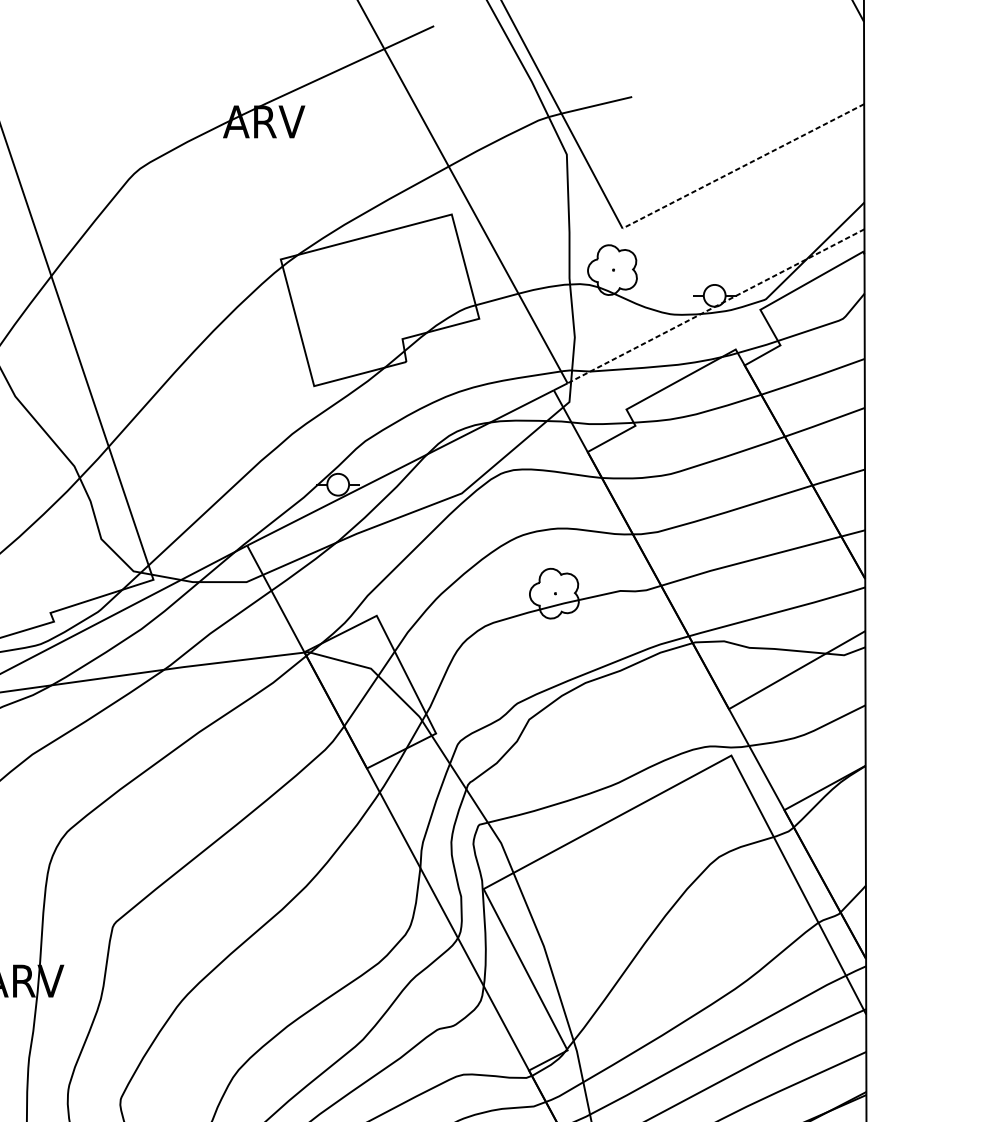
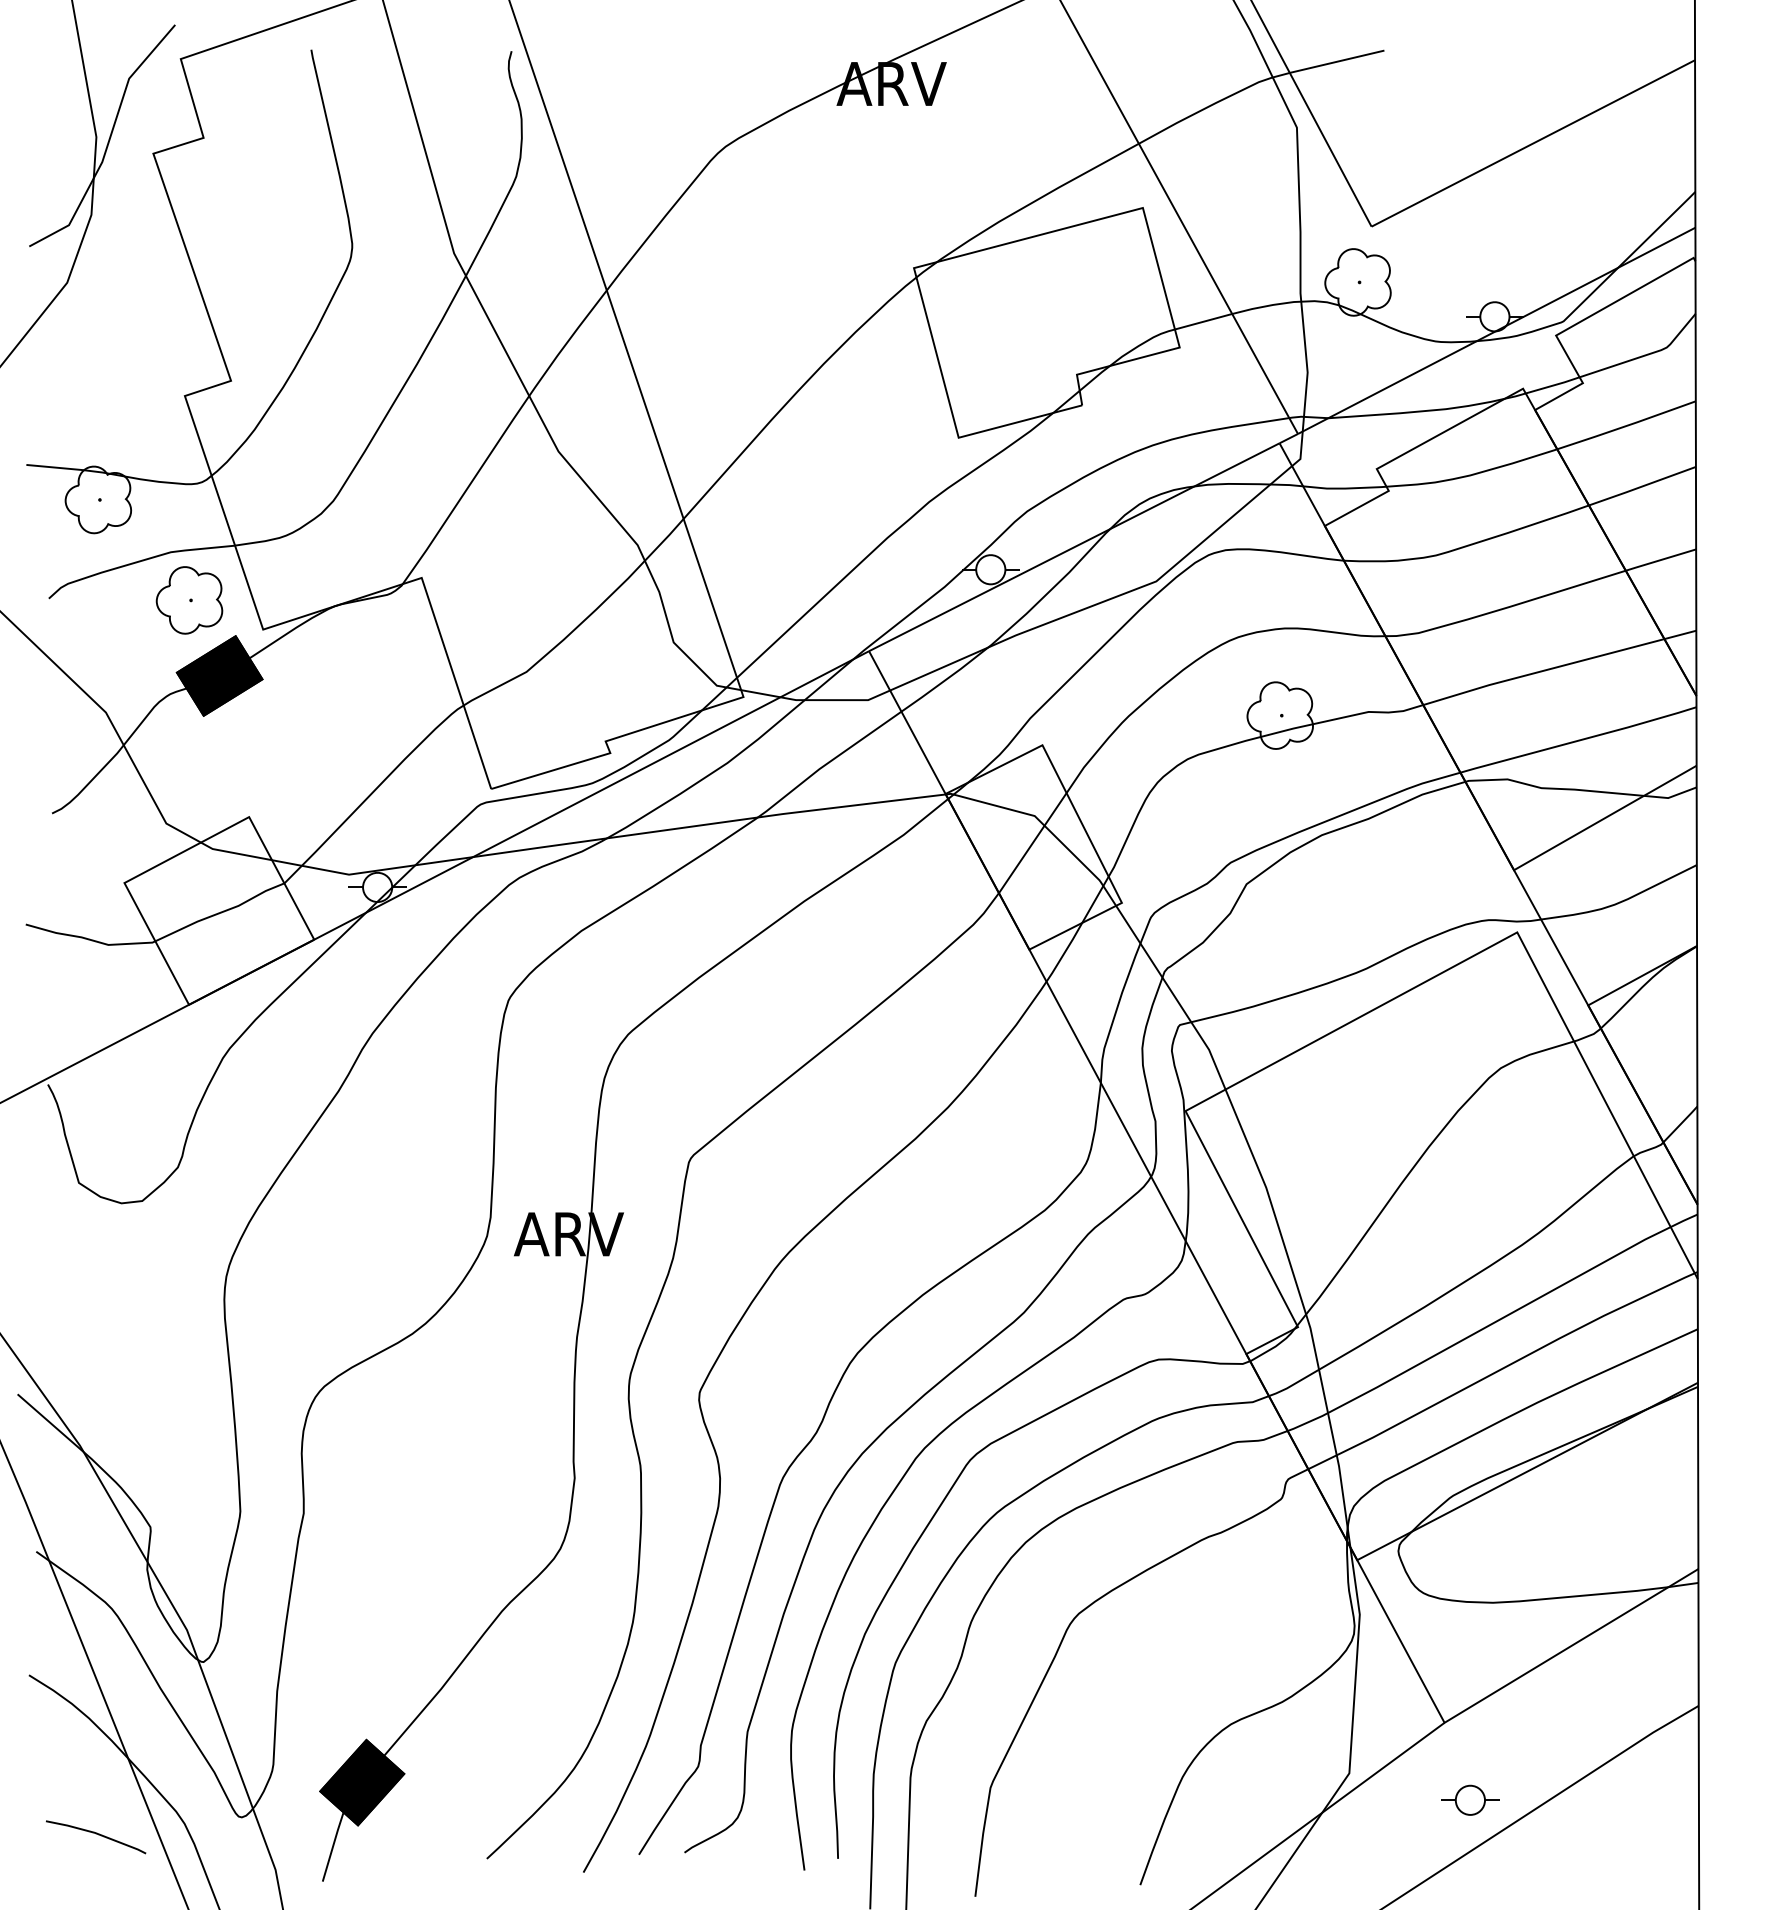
line: (743, 166) -> (1533, 143), dashed -> solid
line: (715, 306) -> (1496, 330), dashed -> solid

